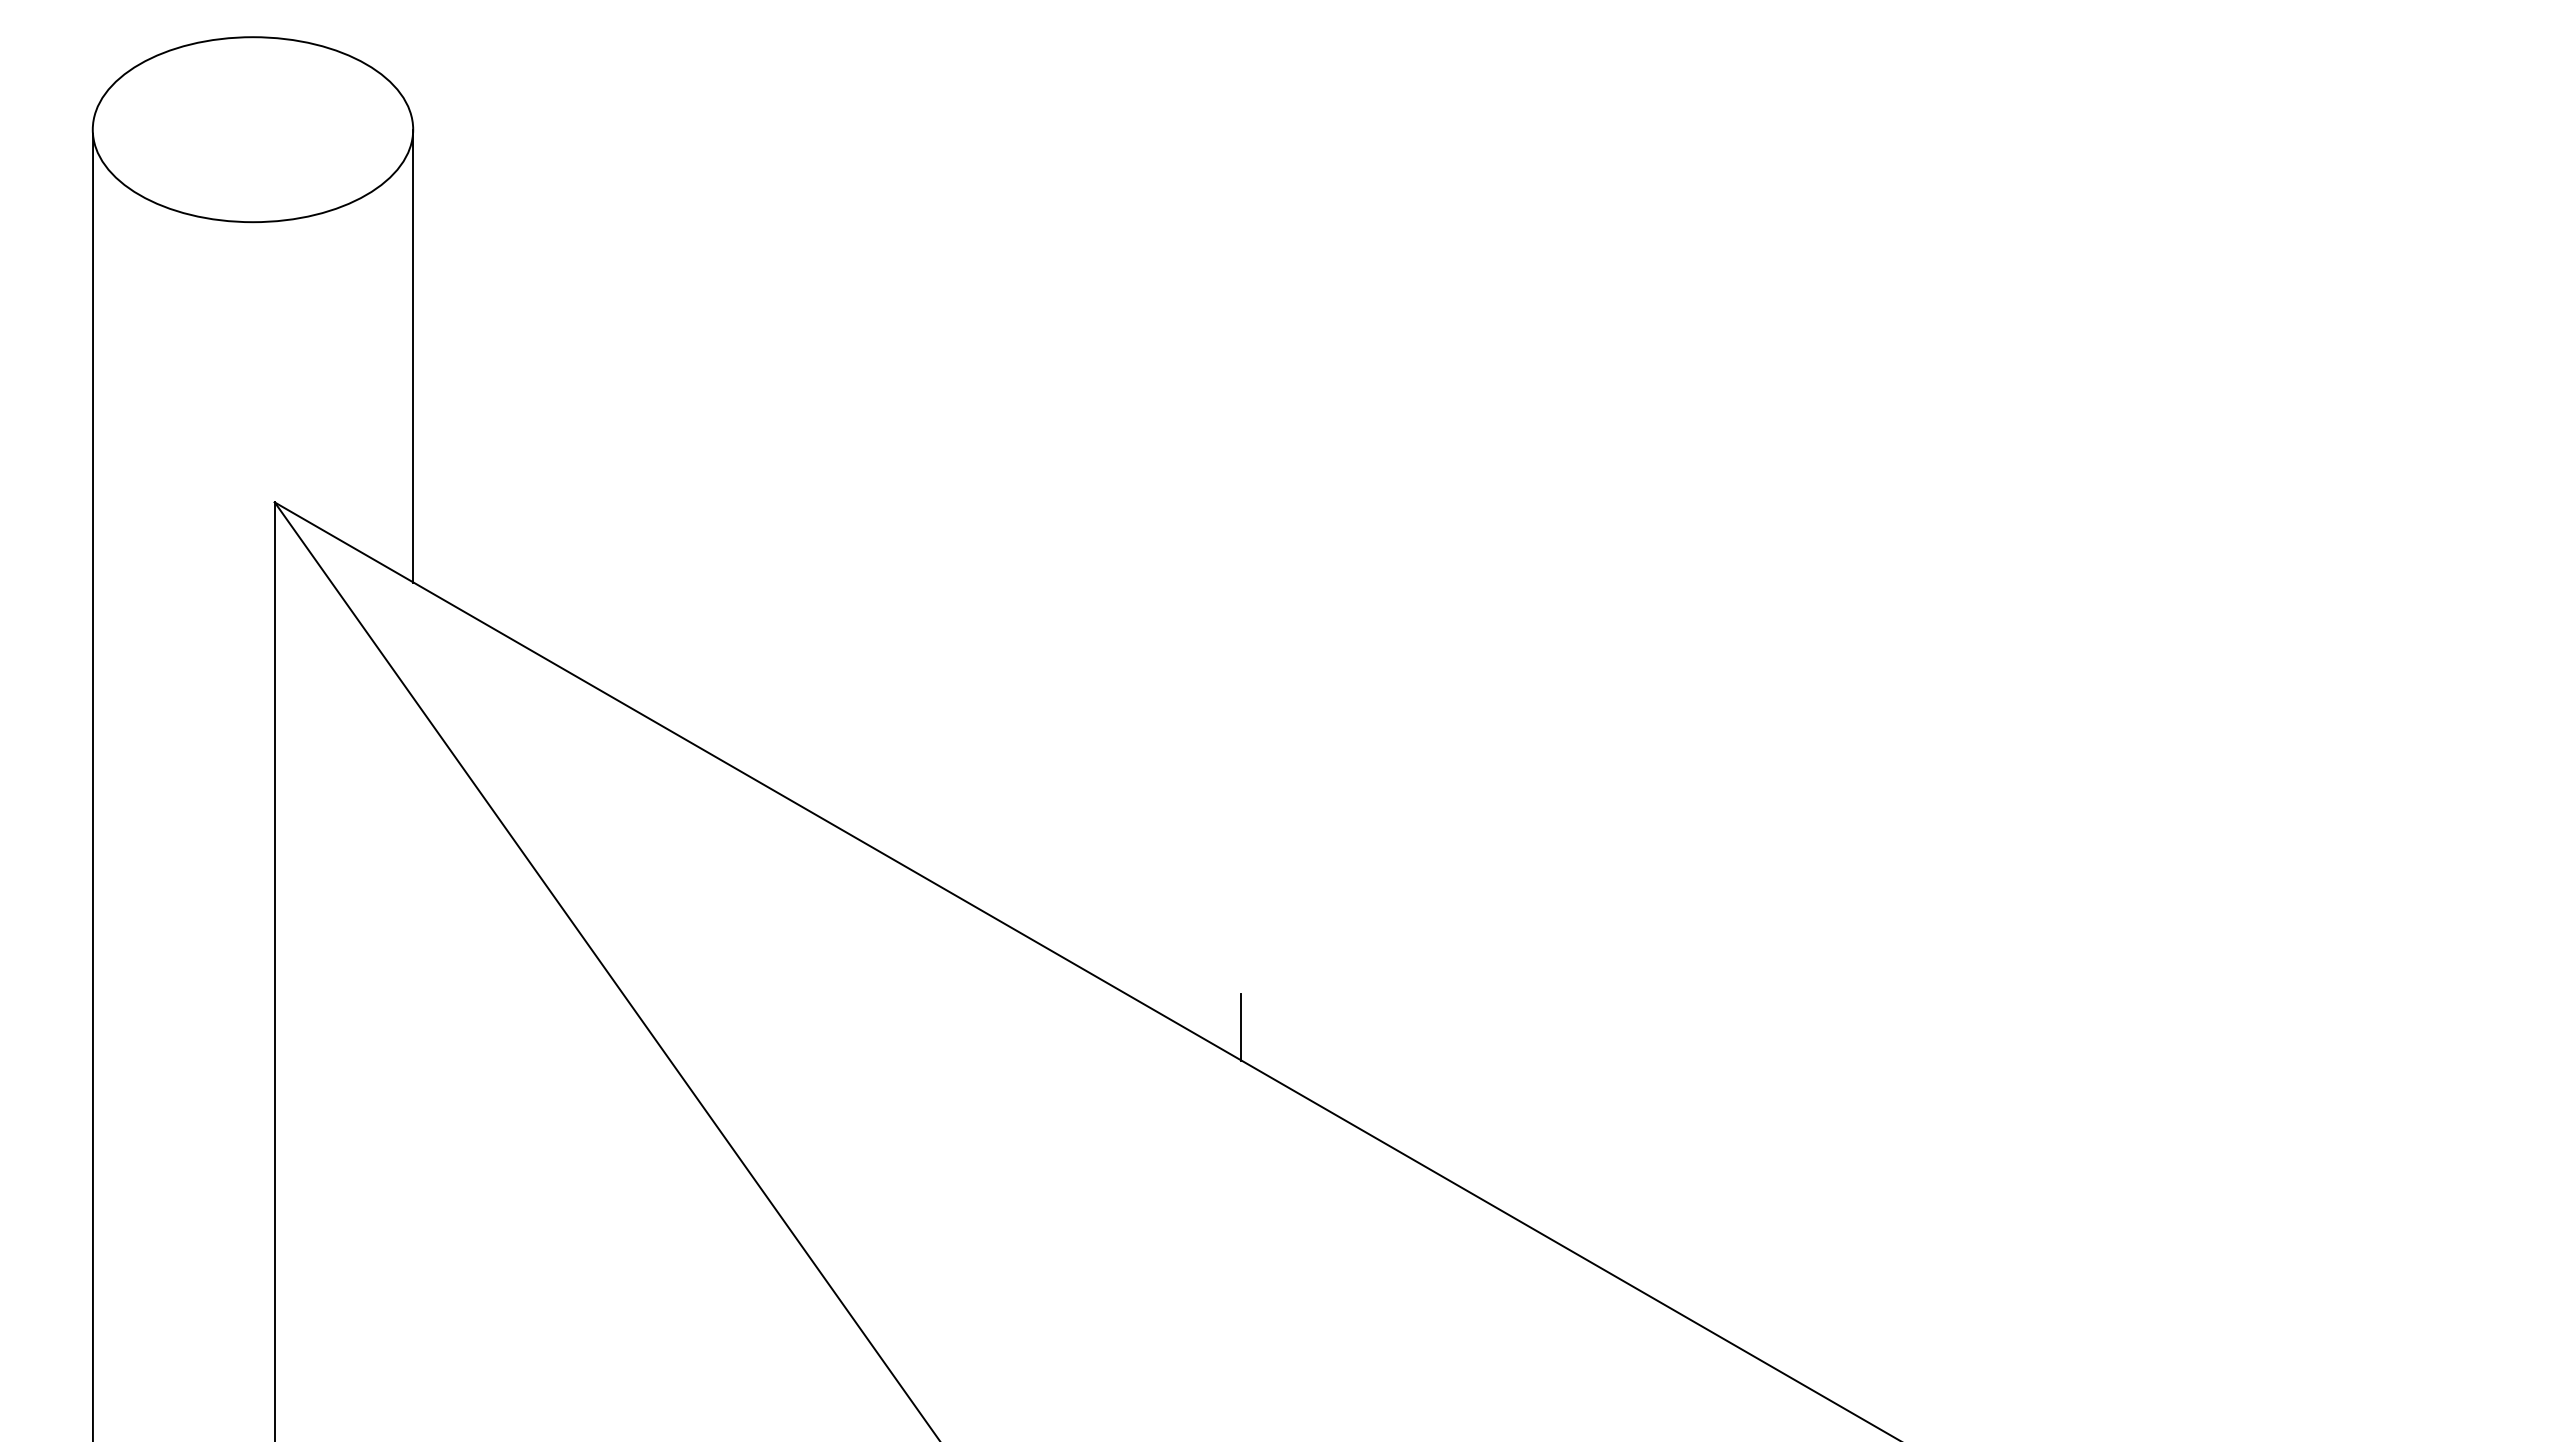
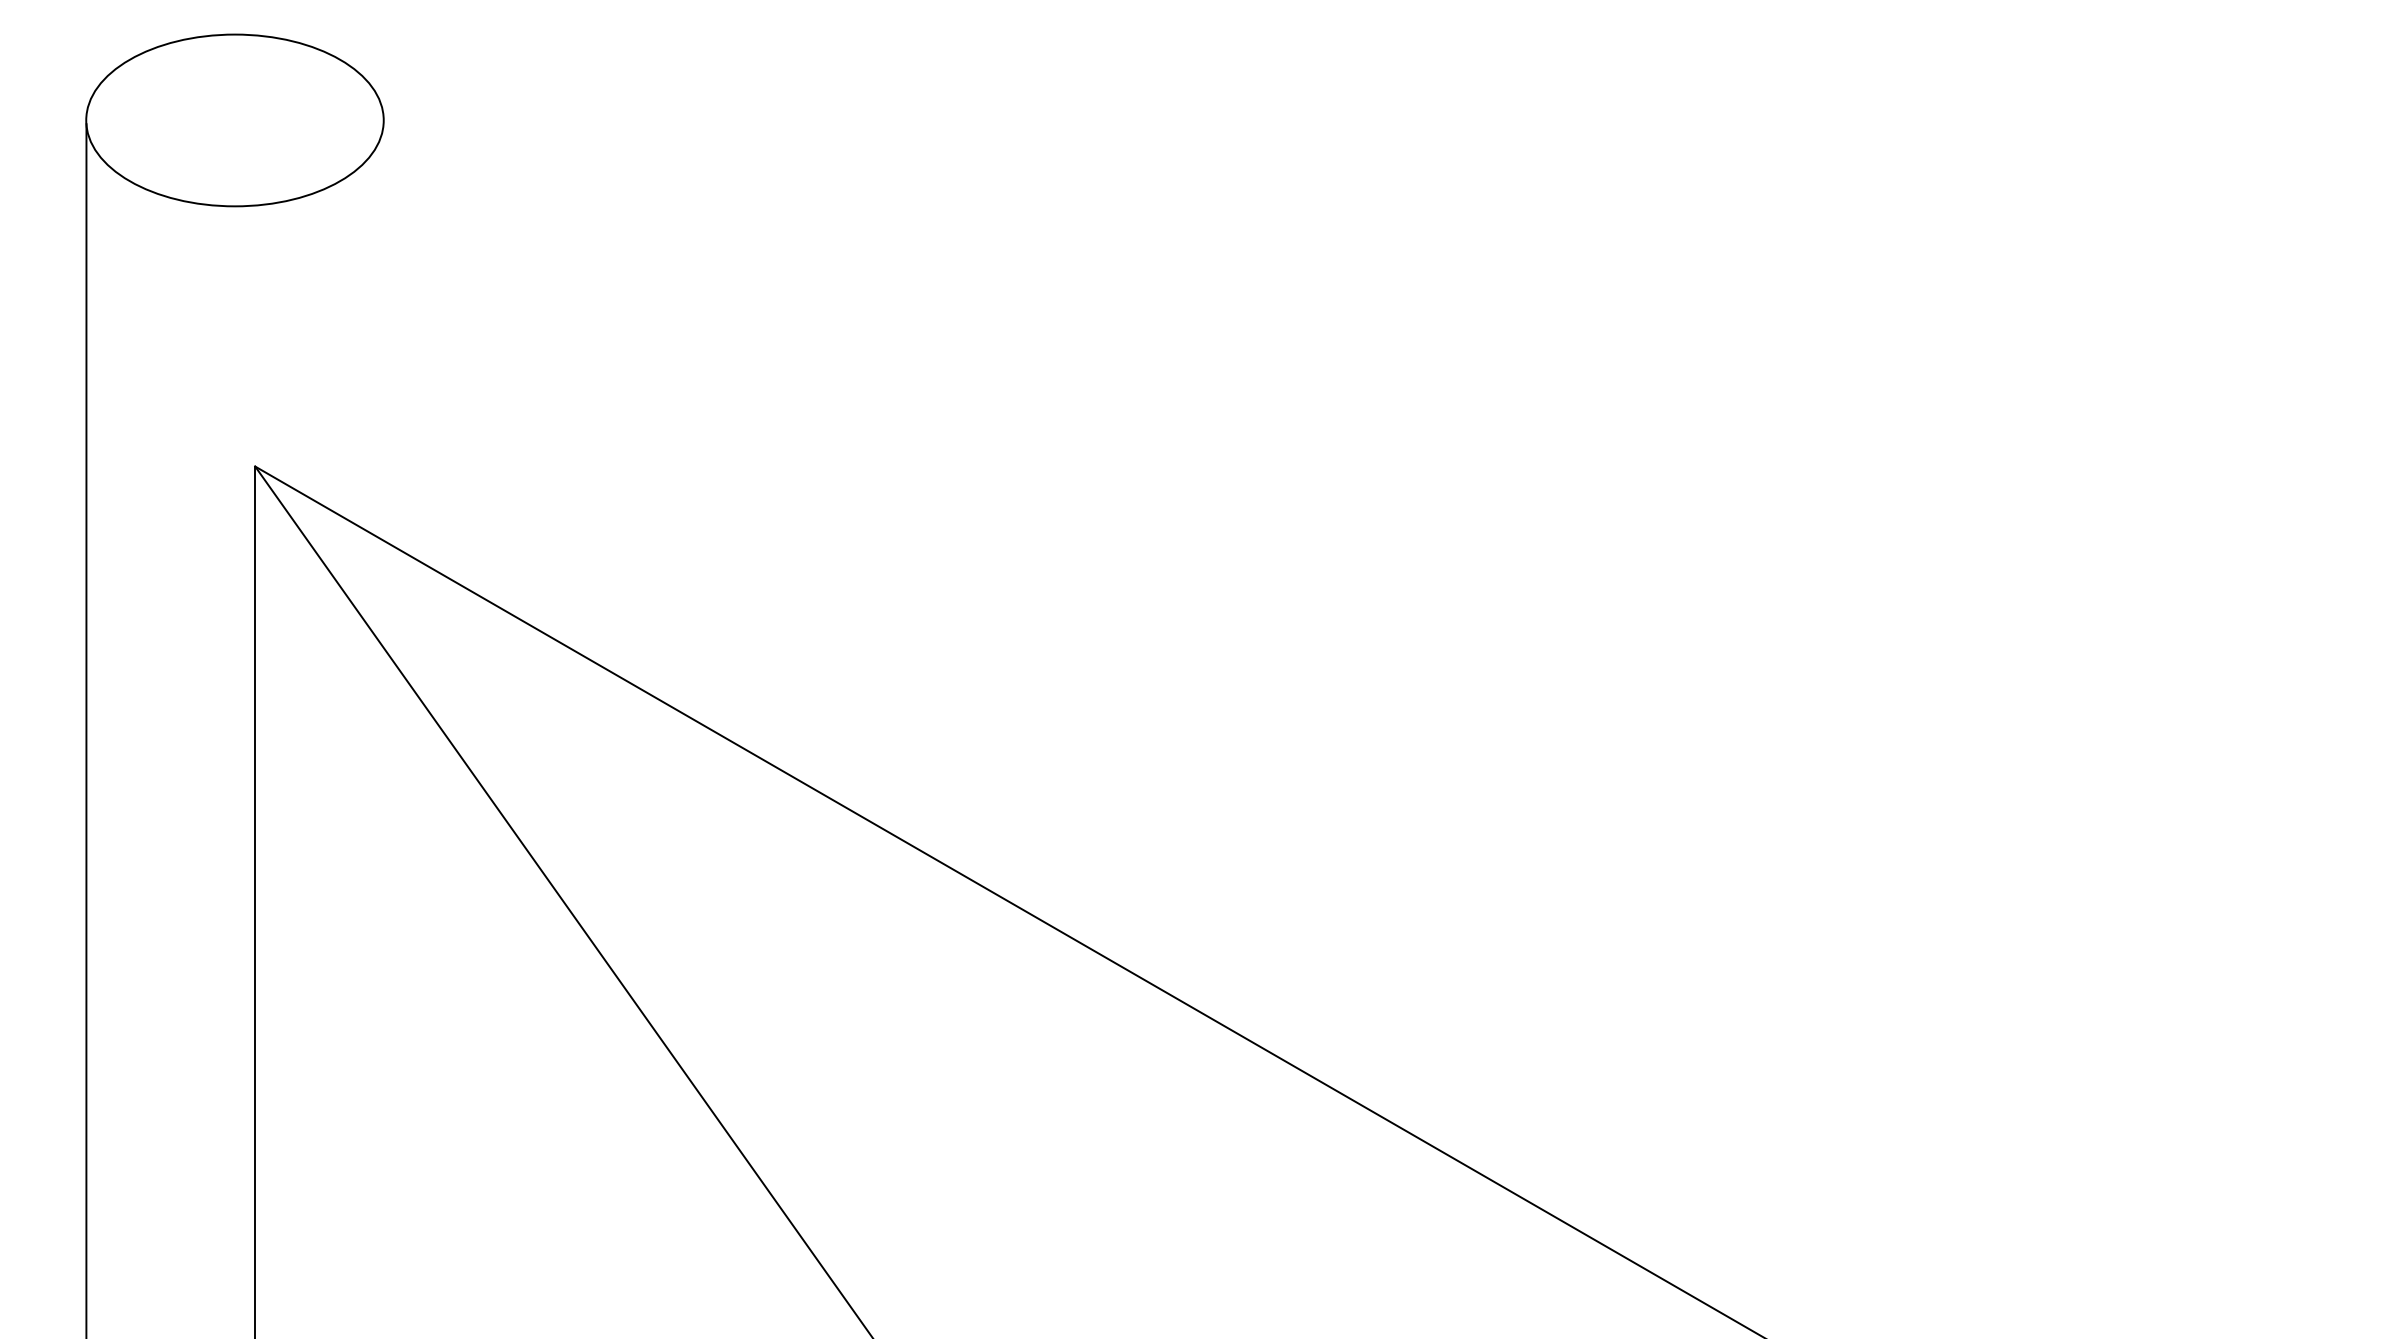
line: (413, 355) -> (384, 330), removed
line: (1241, 1026) -> (1152, 953), removed

